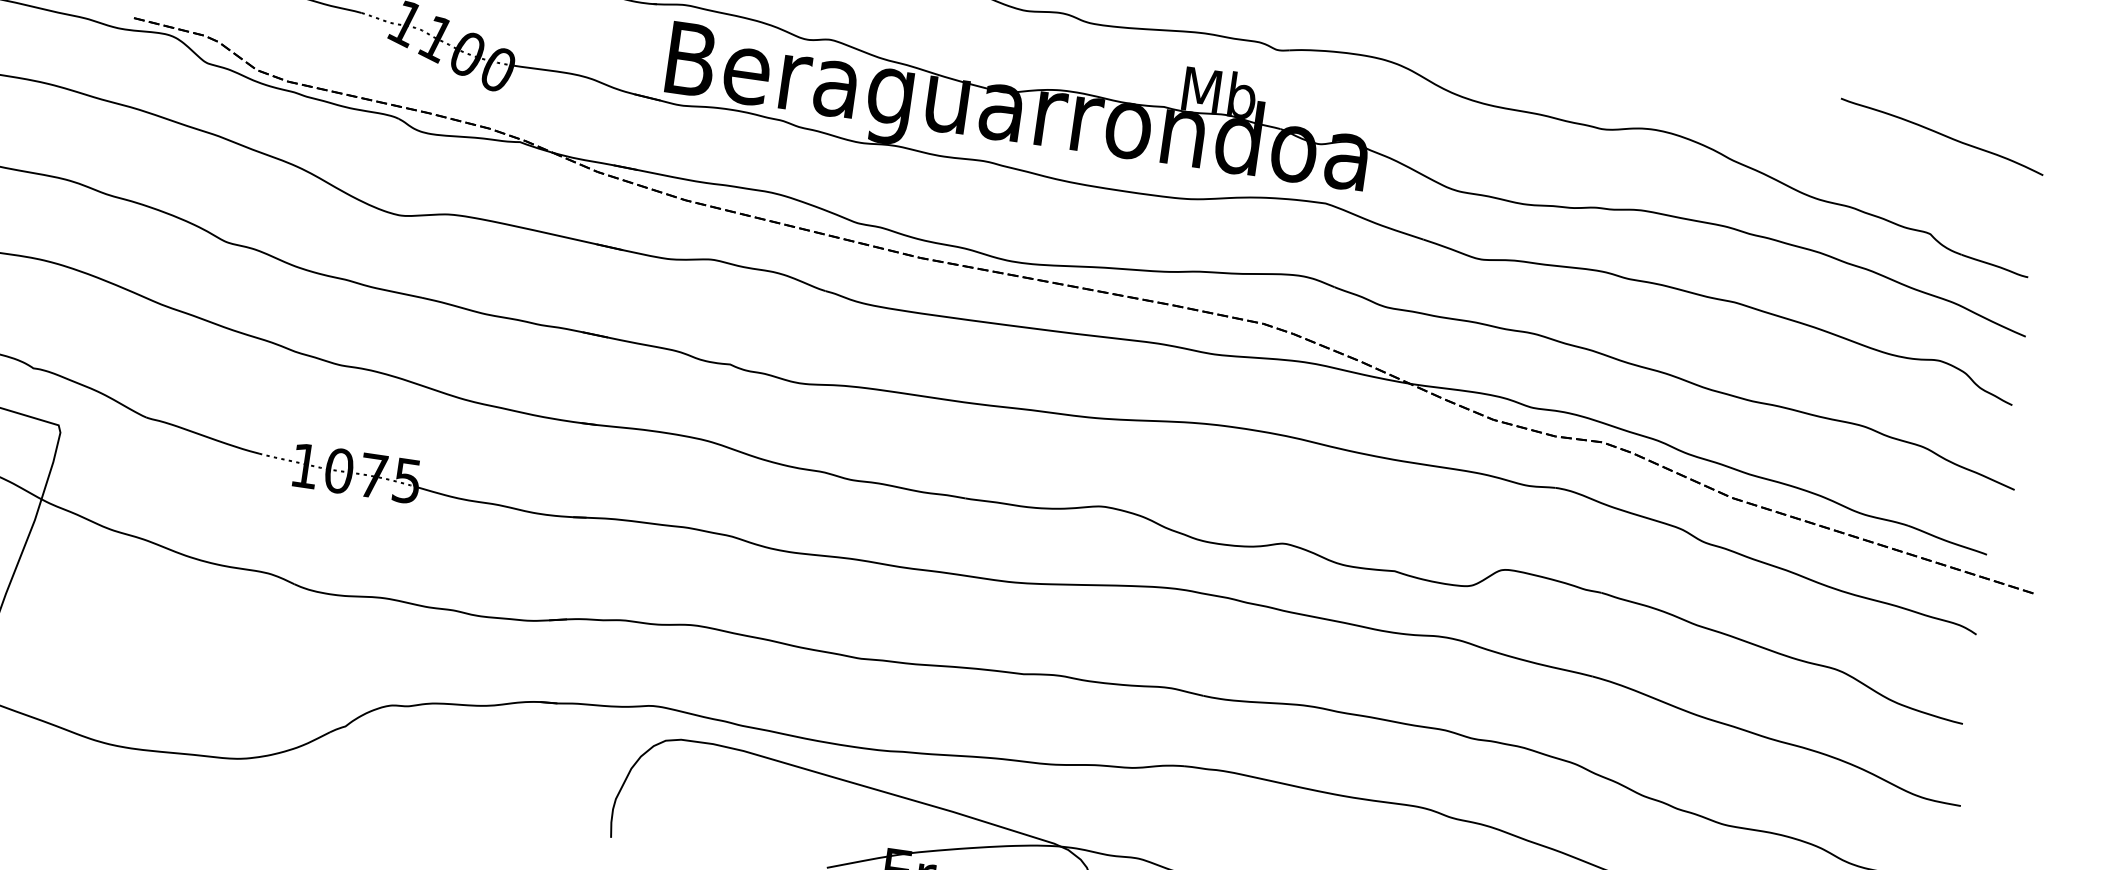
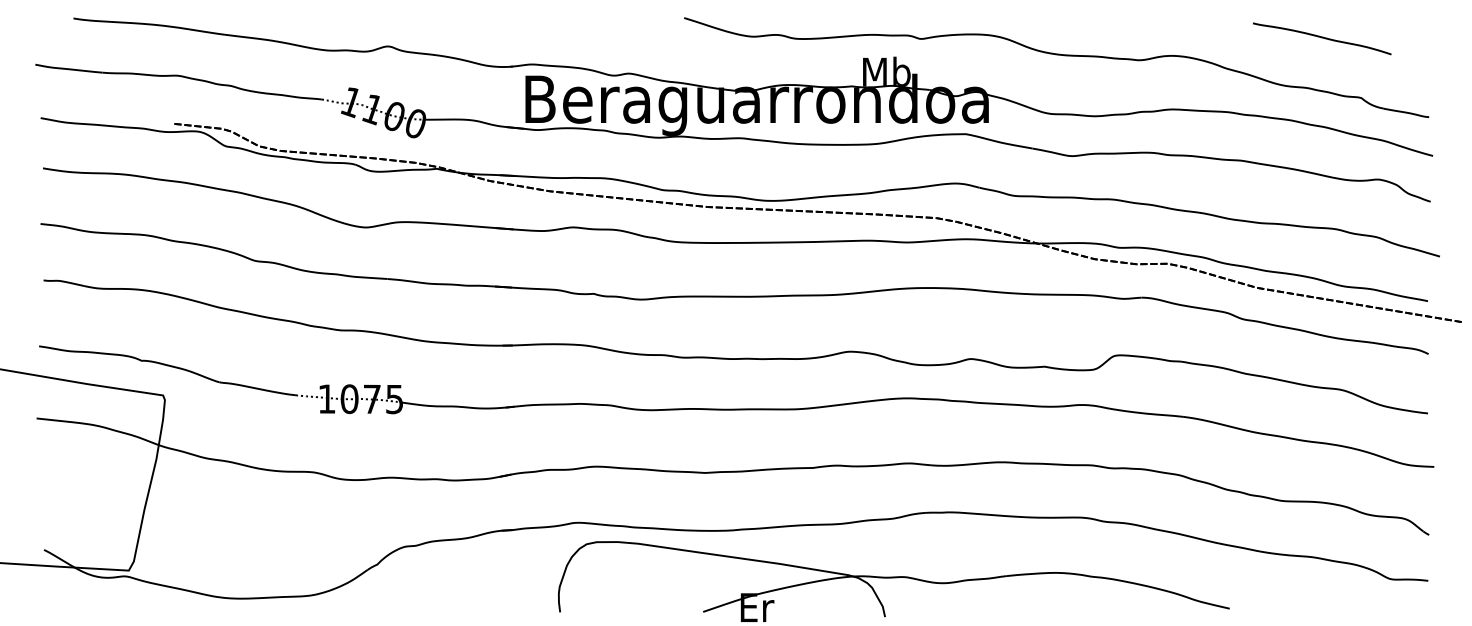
curve: (1942, 136) -> (1322, 38), moved

